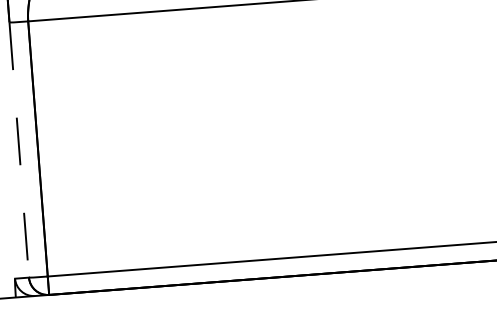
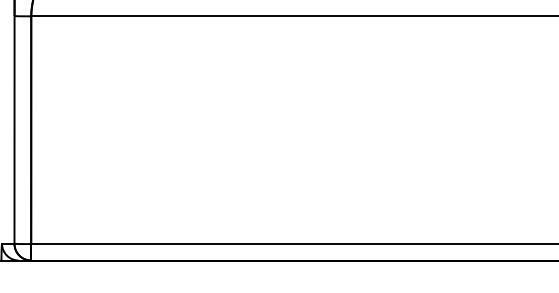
line: (19, 149) -> (14, 129), dashed -> solid

